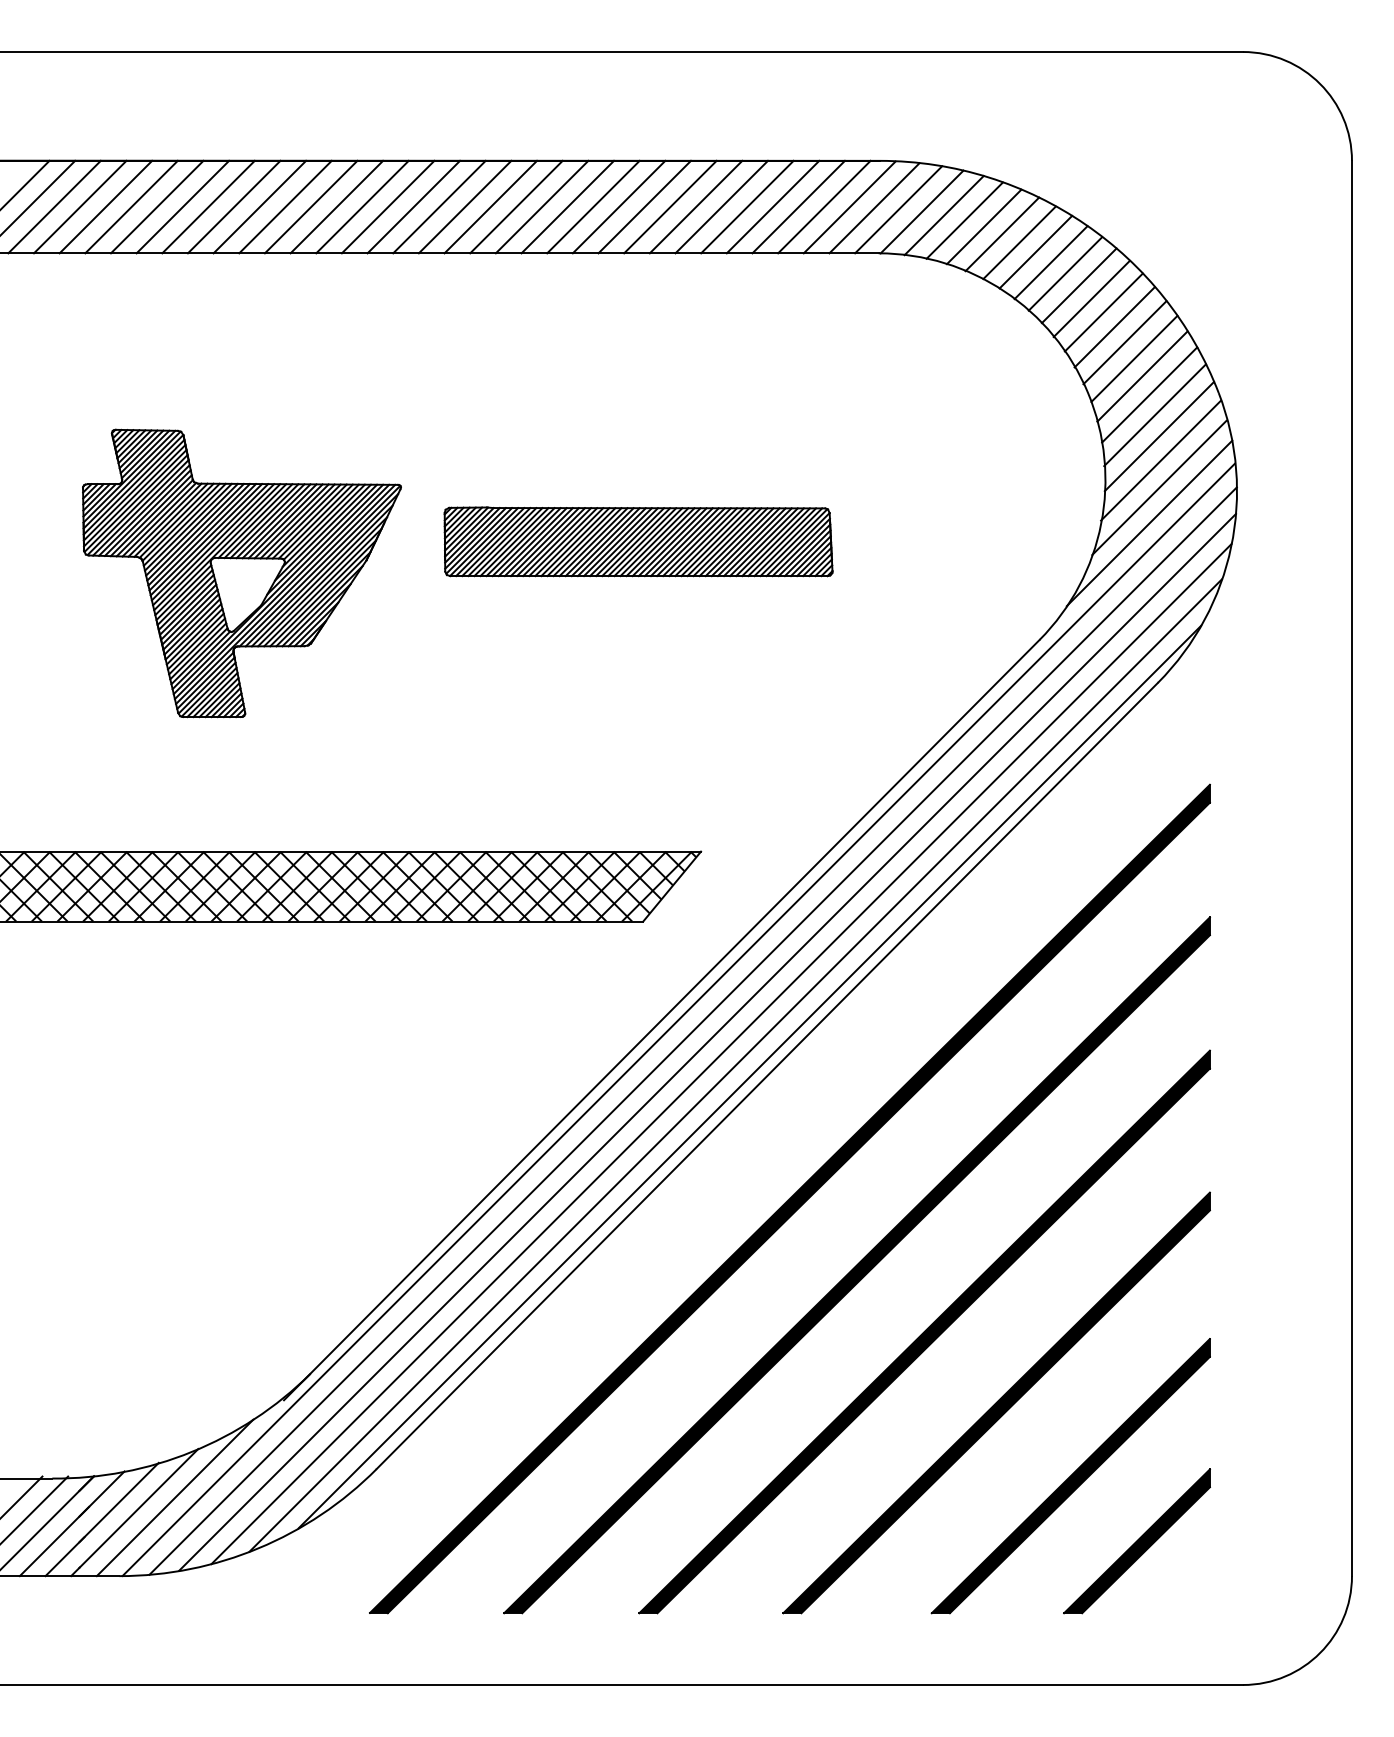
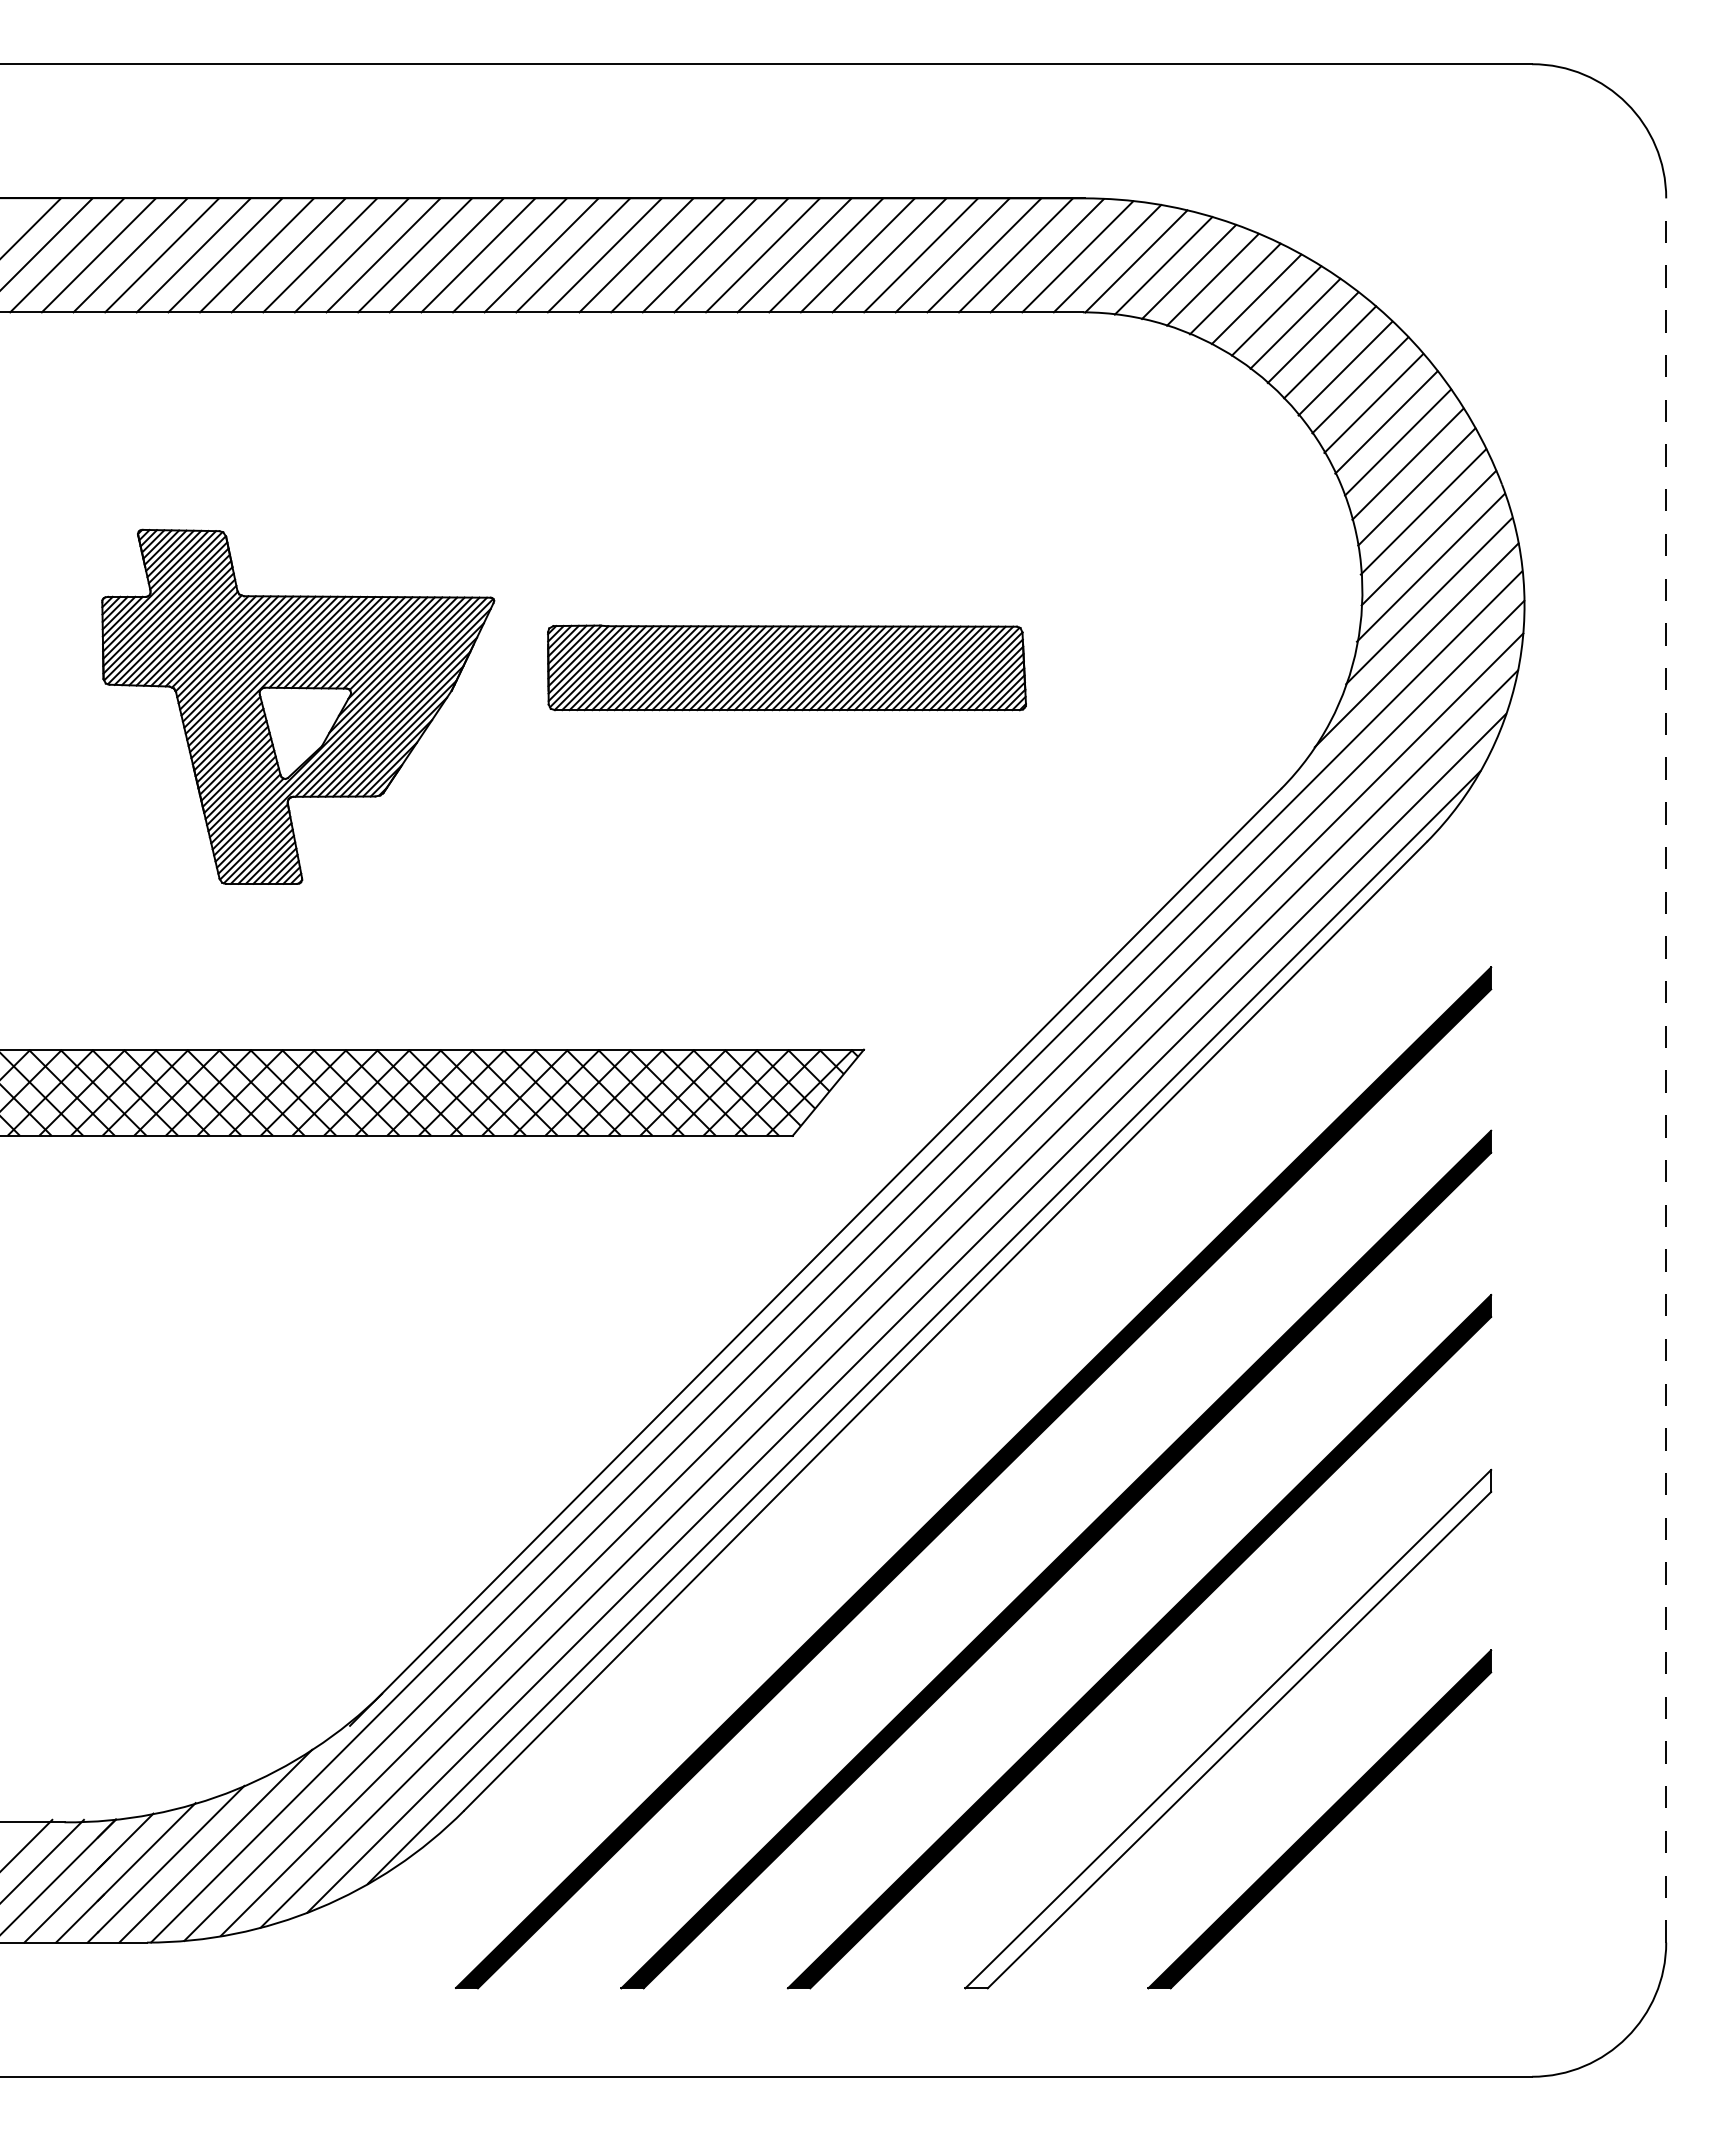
line: (1352, 868) -> (1666, 1070), solid -> dashed
fill: (996, 1402) -> (1228, 1728), removed
part: (1137, 1541) -> (1401, 1899), removed

